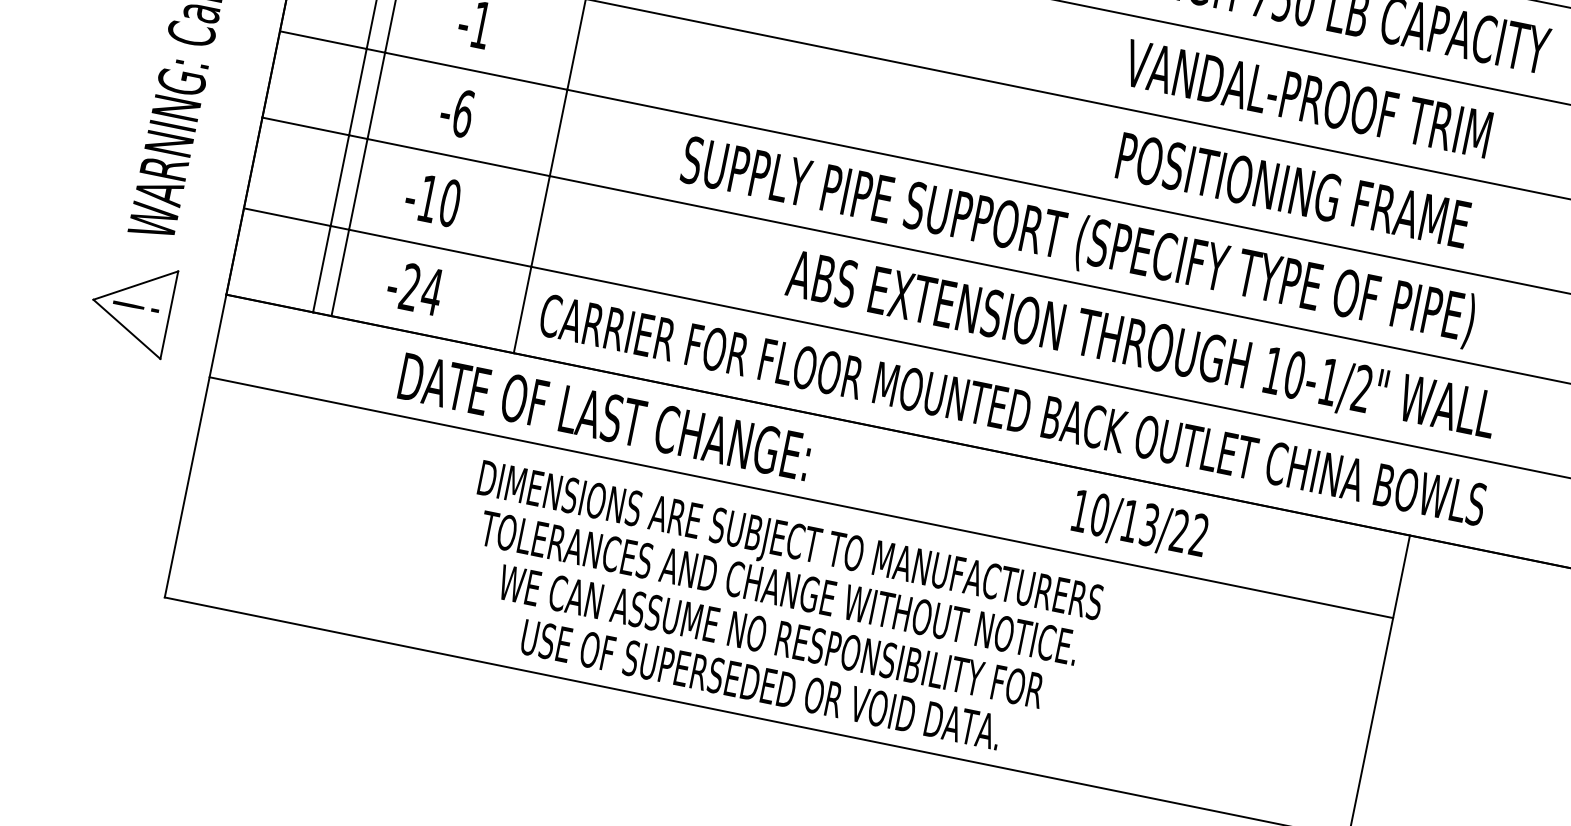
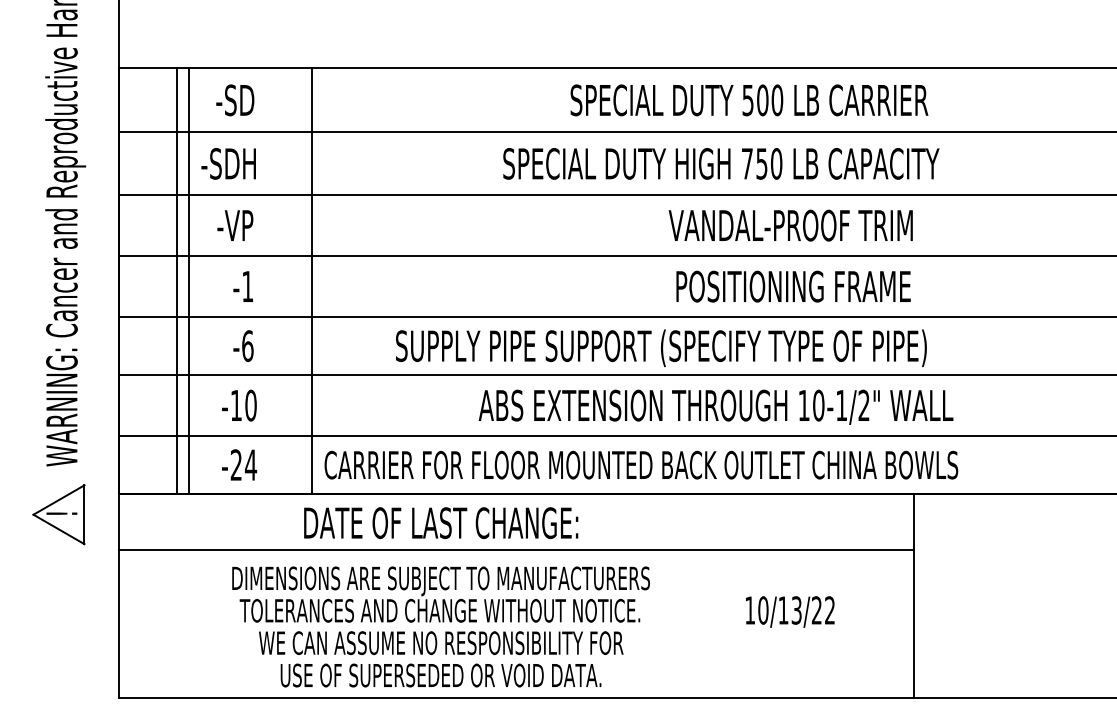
text: (605, 417) -> (441, 523), moved
text: (1140, 524) -> (790, 611), moved
text: (775, 611) -> (440, 626), moved

